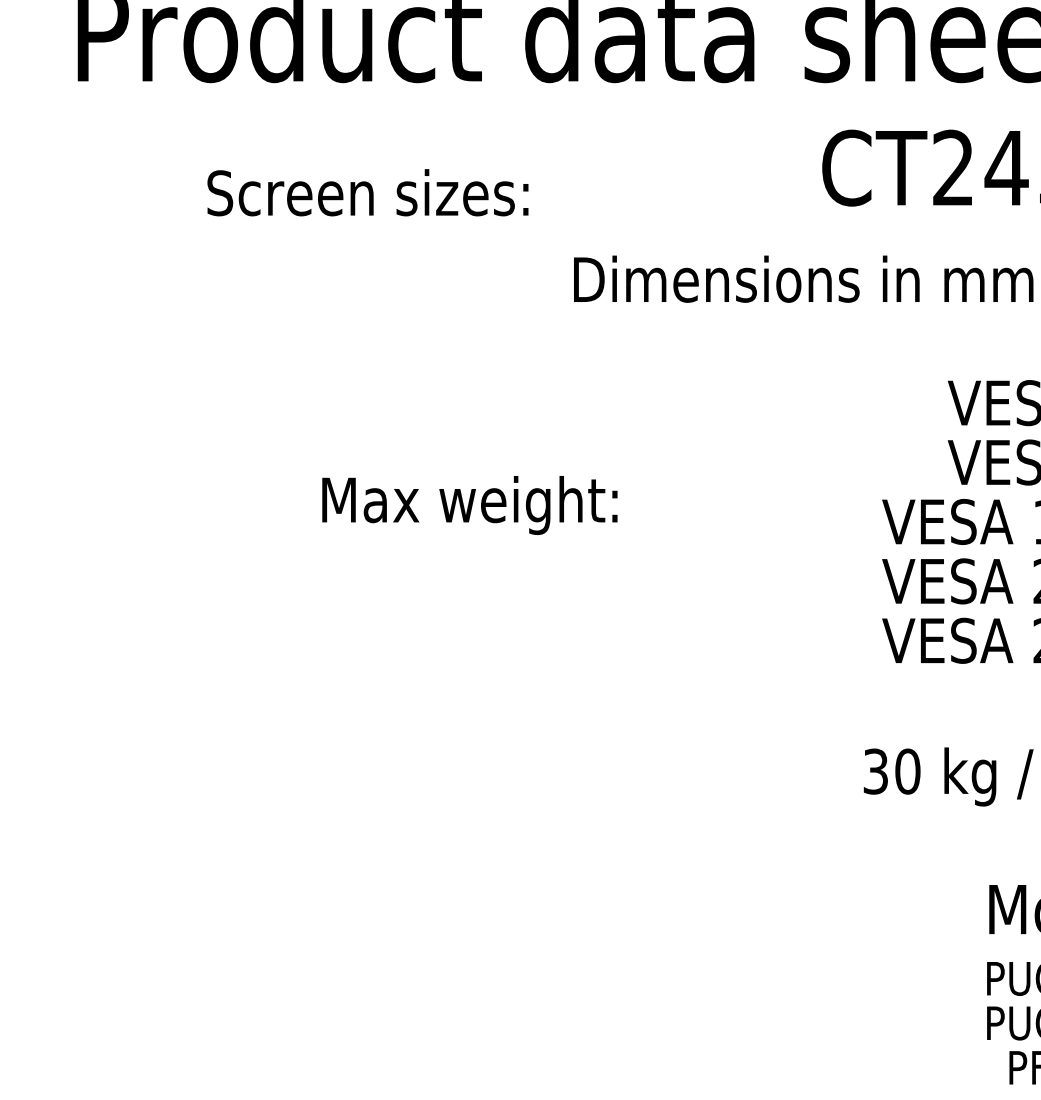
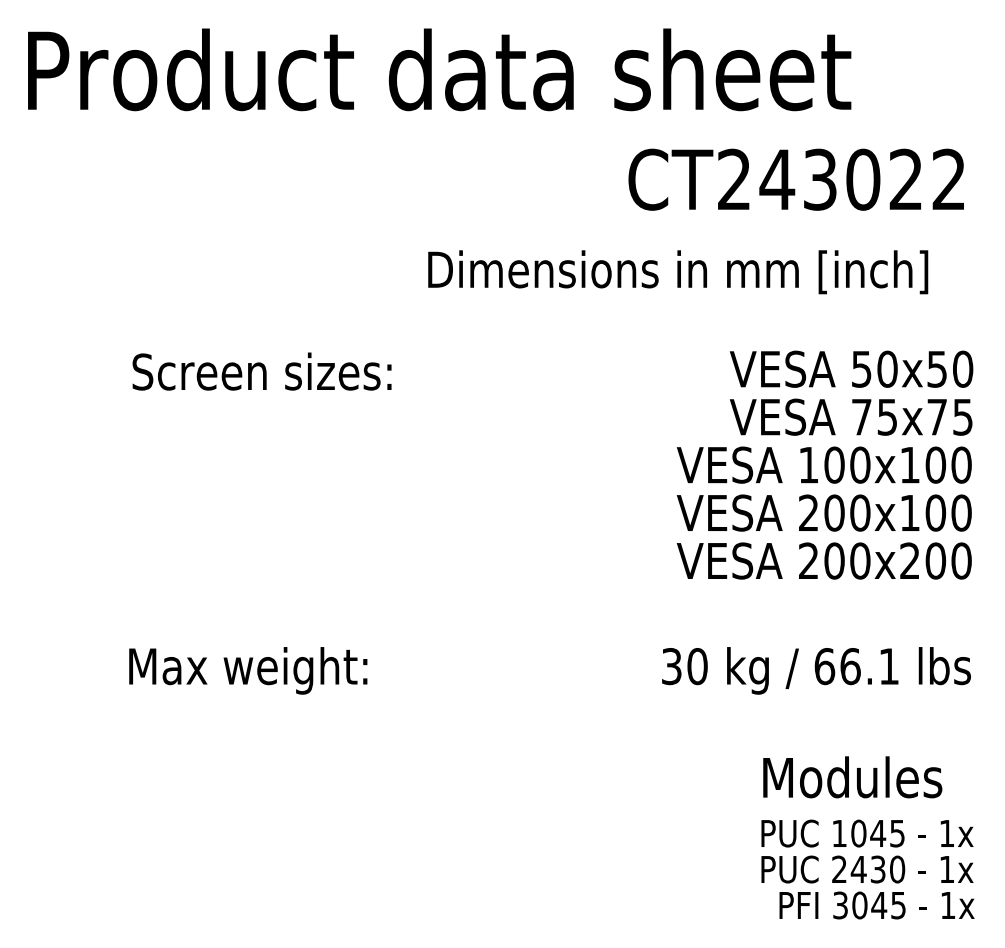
text: (367, 192) -> (261, 371), moved
text: (470, 505) -> (248, 670), moved

